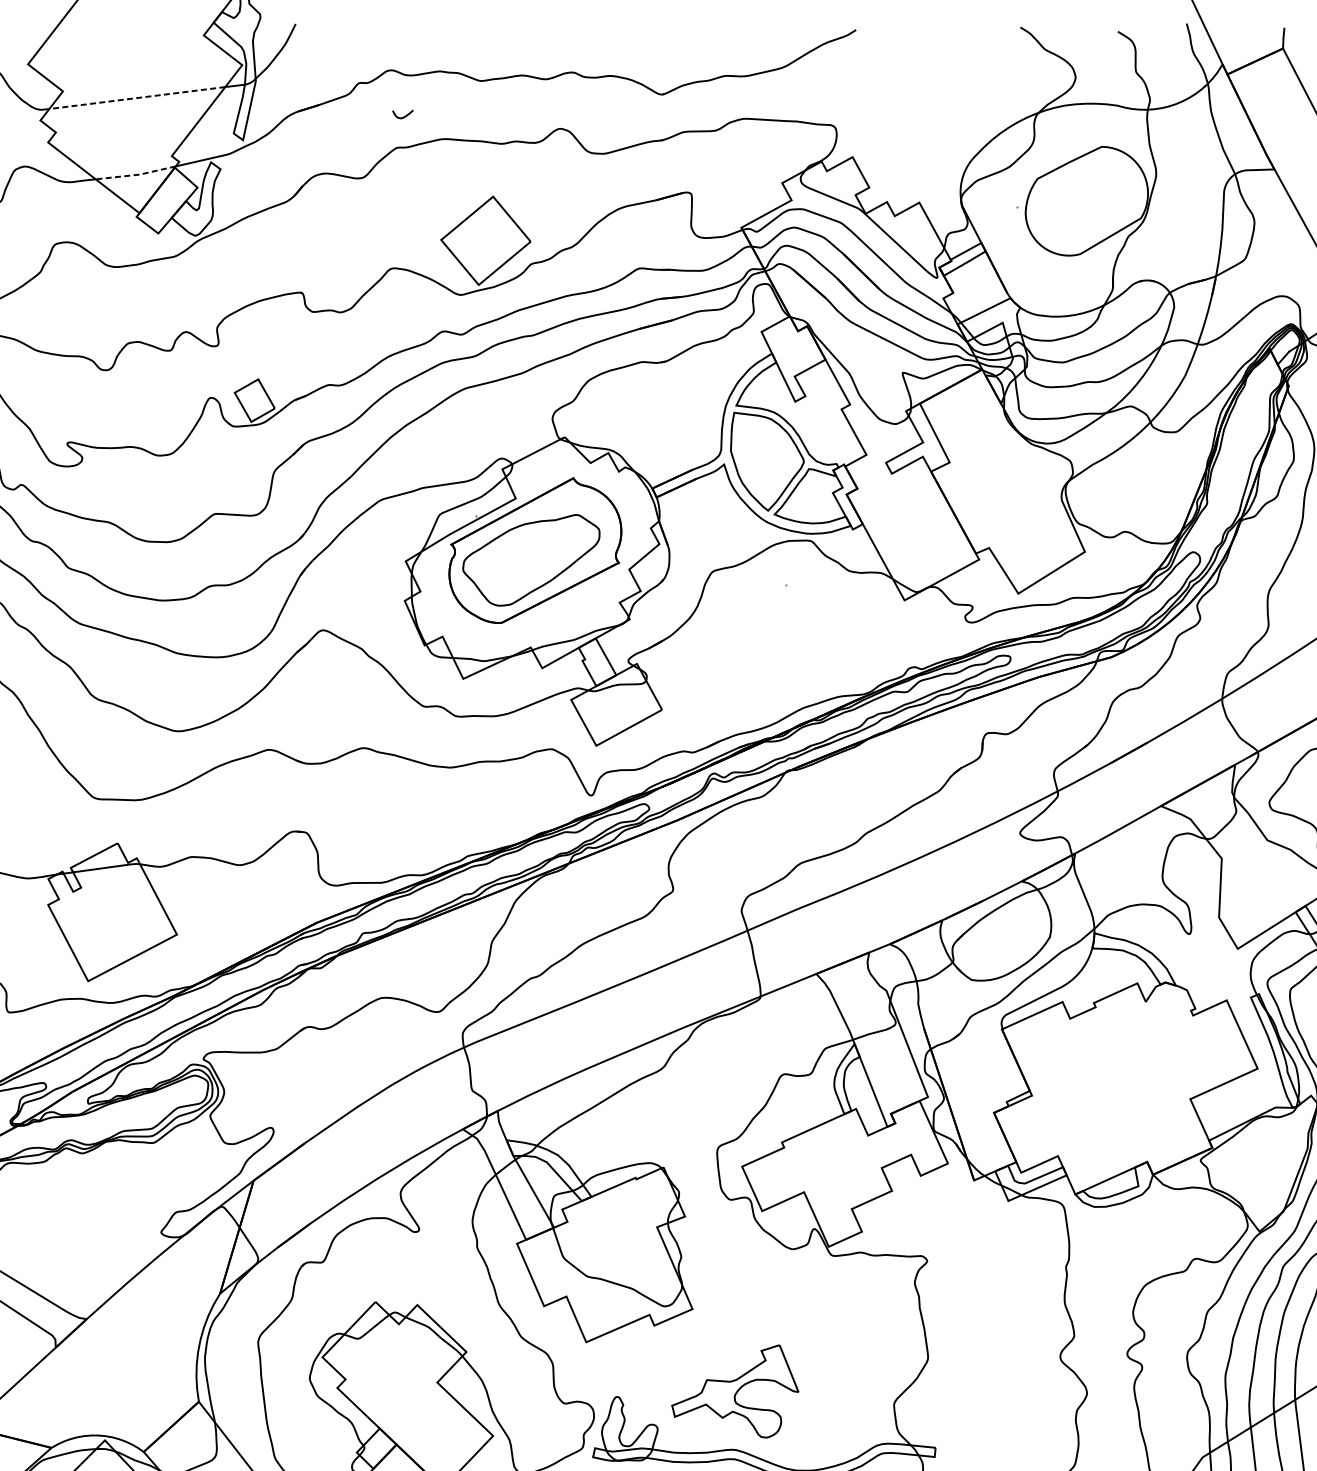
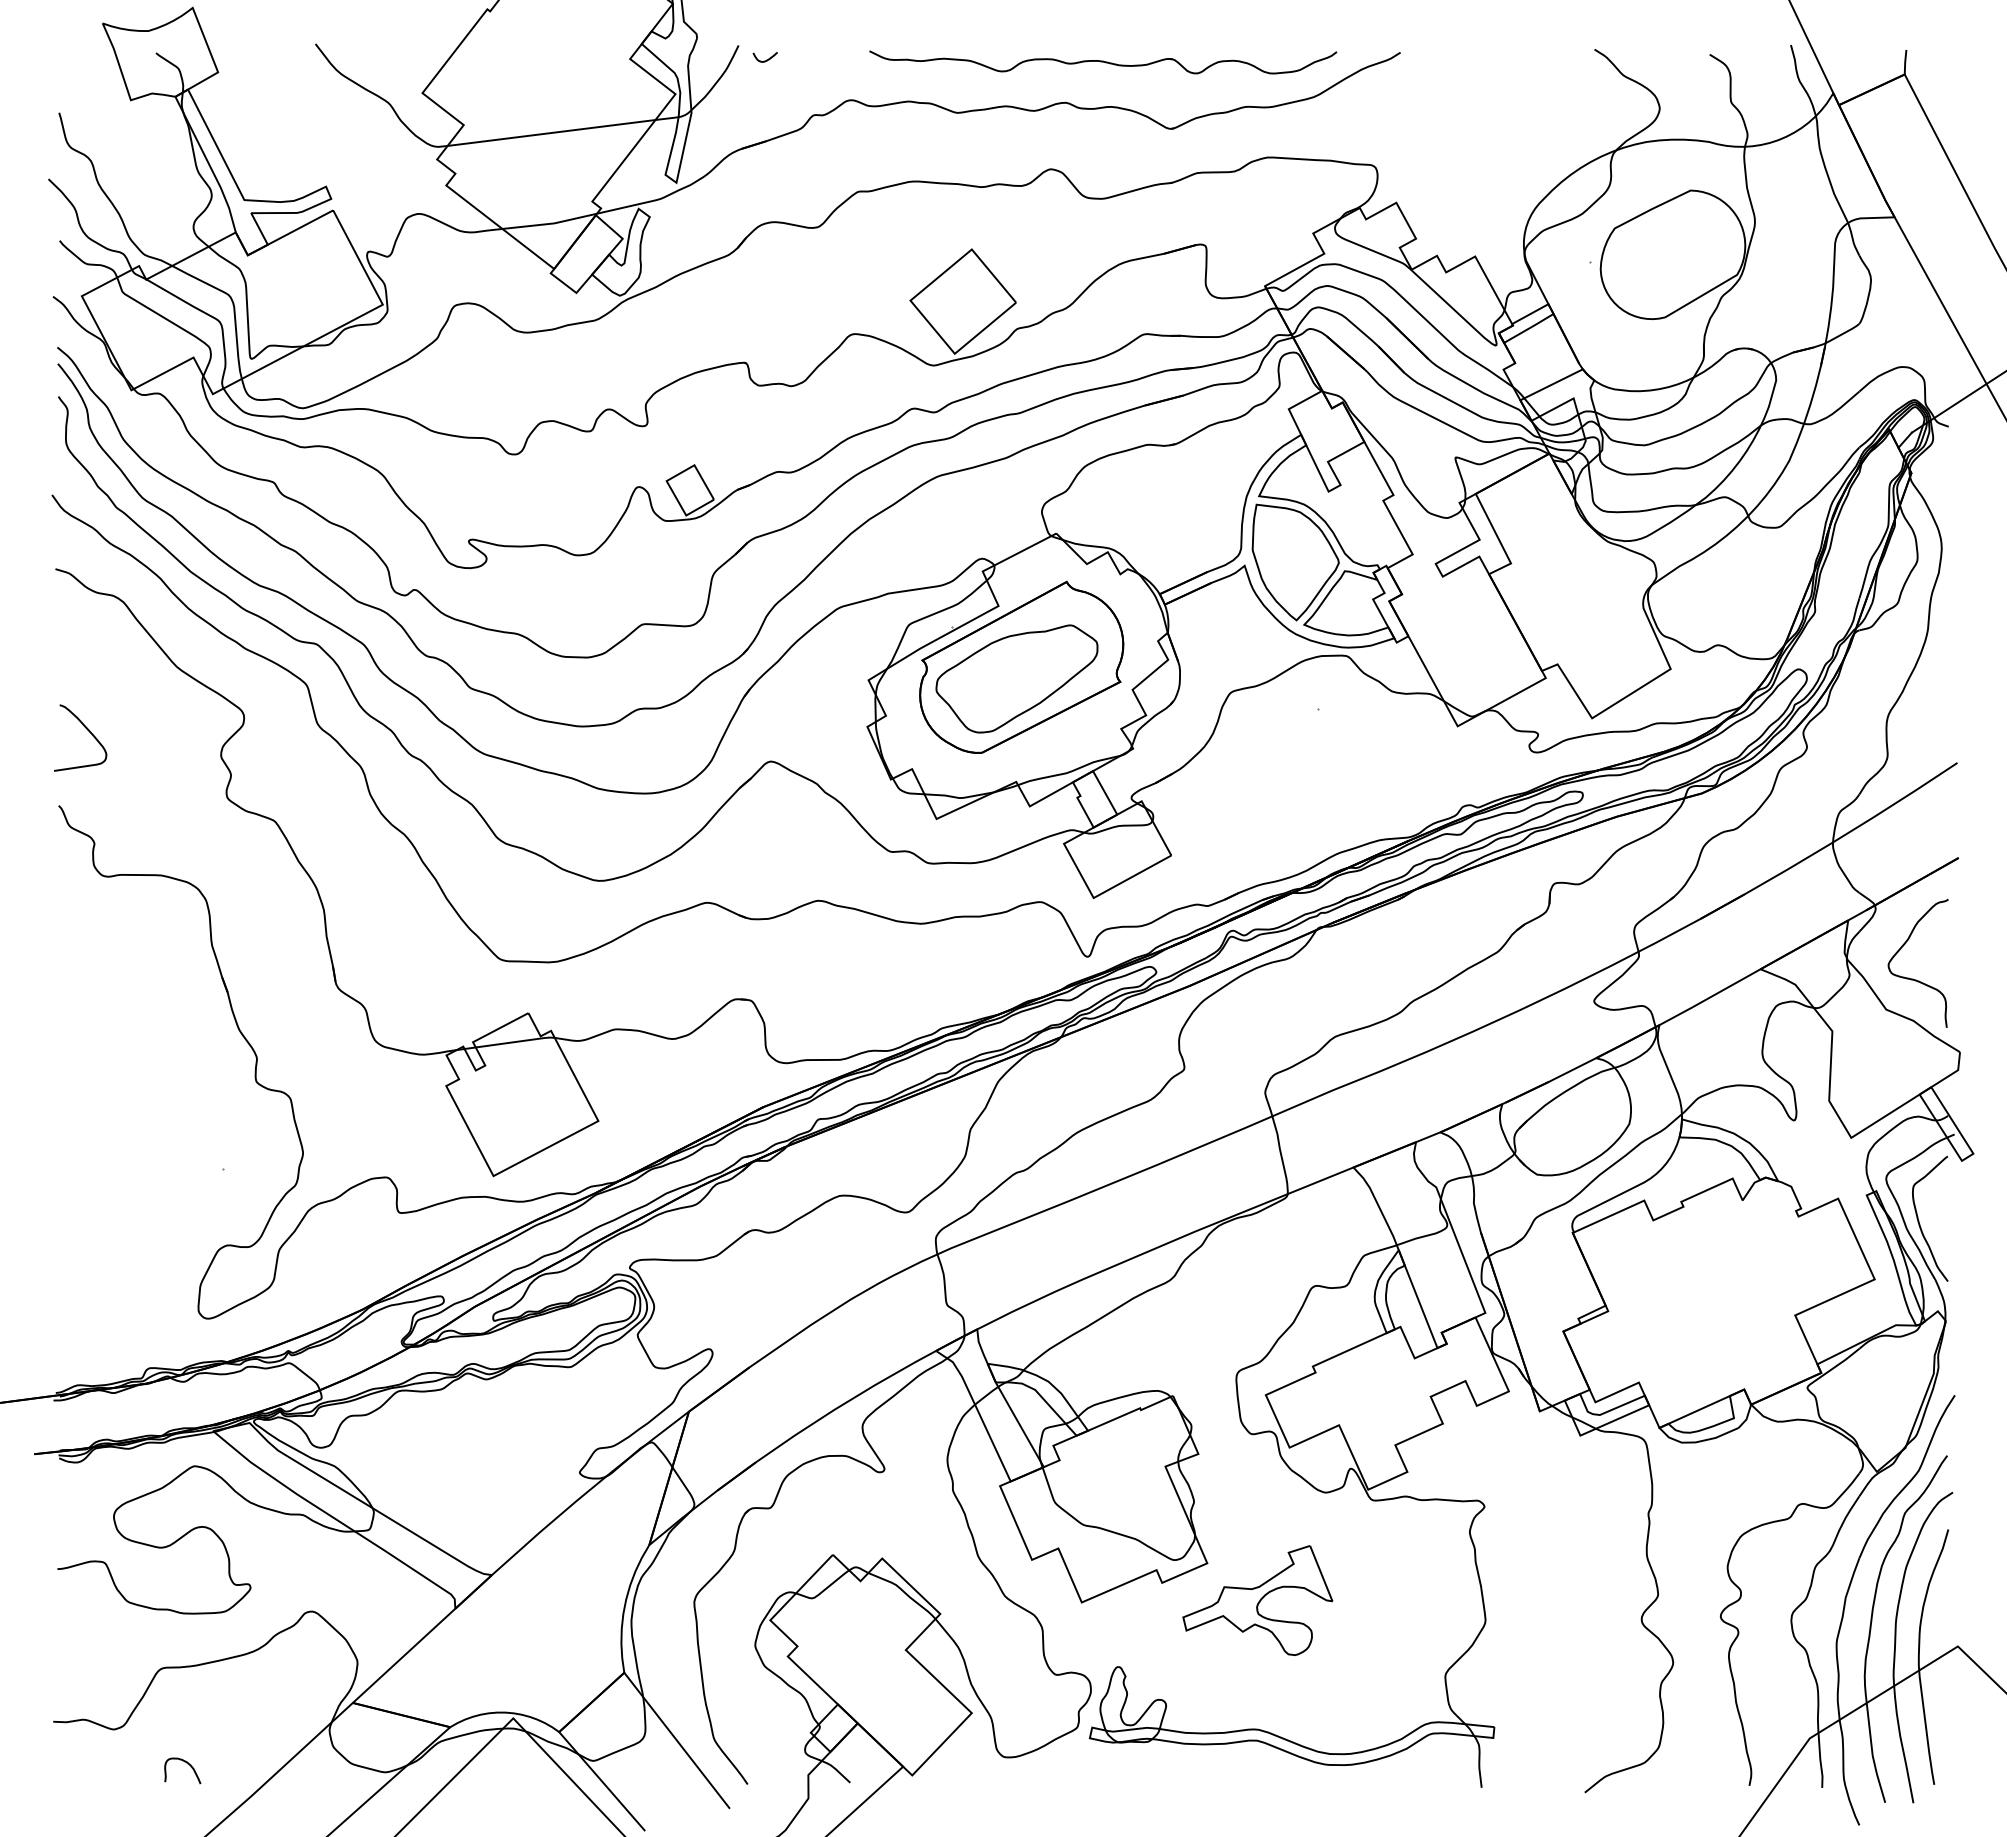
part: (604, 38) -> (1103, 62), added
line: (137, 98) -> (551, 133), dashed -> solid
curve: (403, 116) -> (766, 59), moved
line: (136, 174) -> (550, 223), dashed -> solid
part: (735, 1391) -> (1257, 1600), moved

